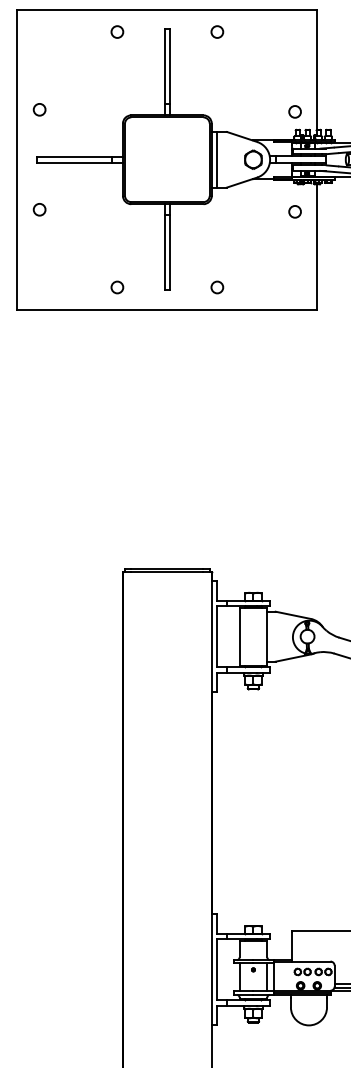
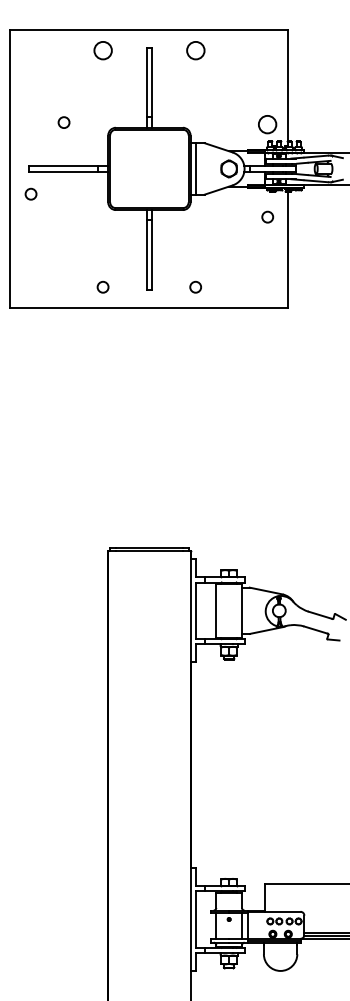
circle: (116, 31) -> (102, 50), size x1.6
circle: (217, 31) -> (195, 50), size x1.6
circle: (39, 109) -> (63, 122), moved
circle: (294, 111) -> (267, 124), size x1.6
circle: (39, 208) -> (30, 193), moved

